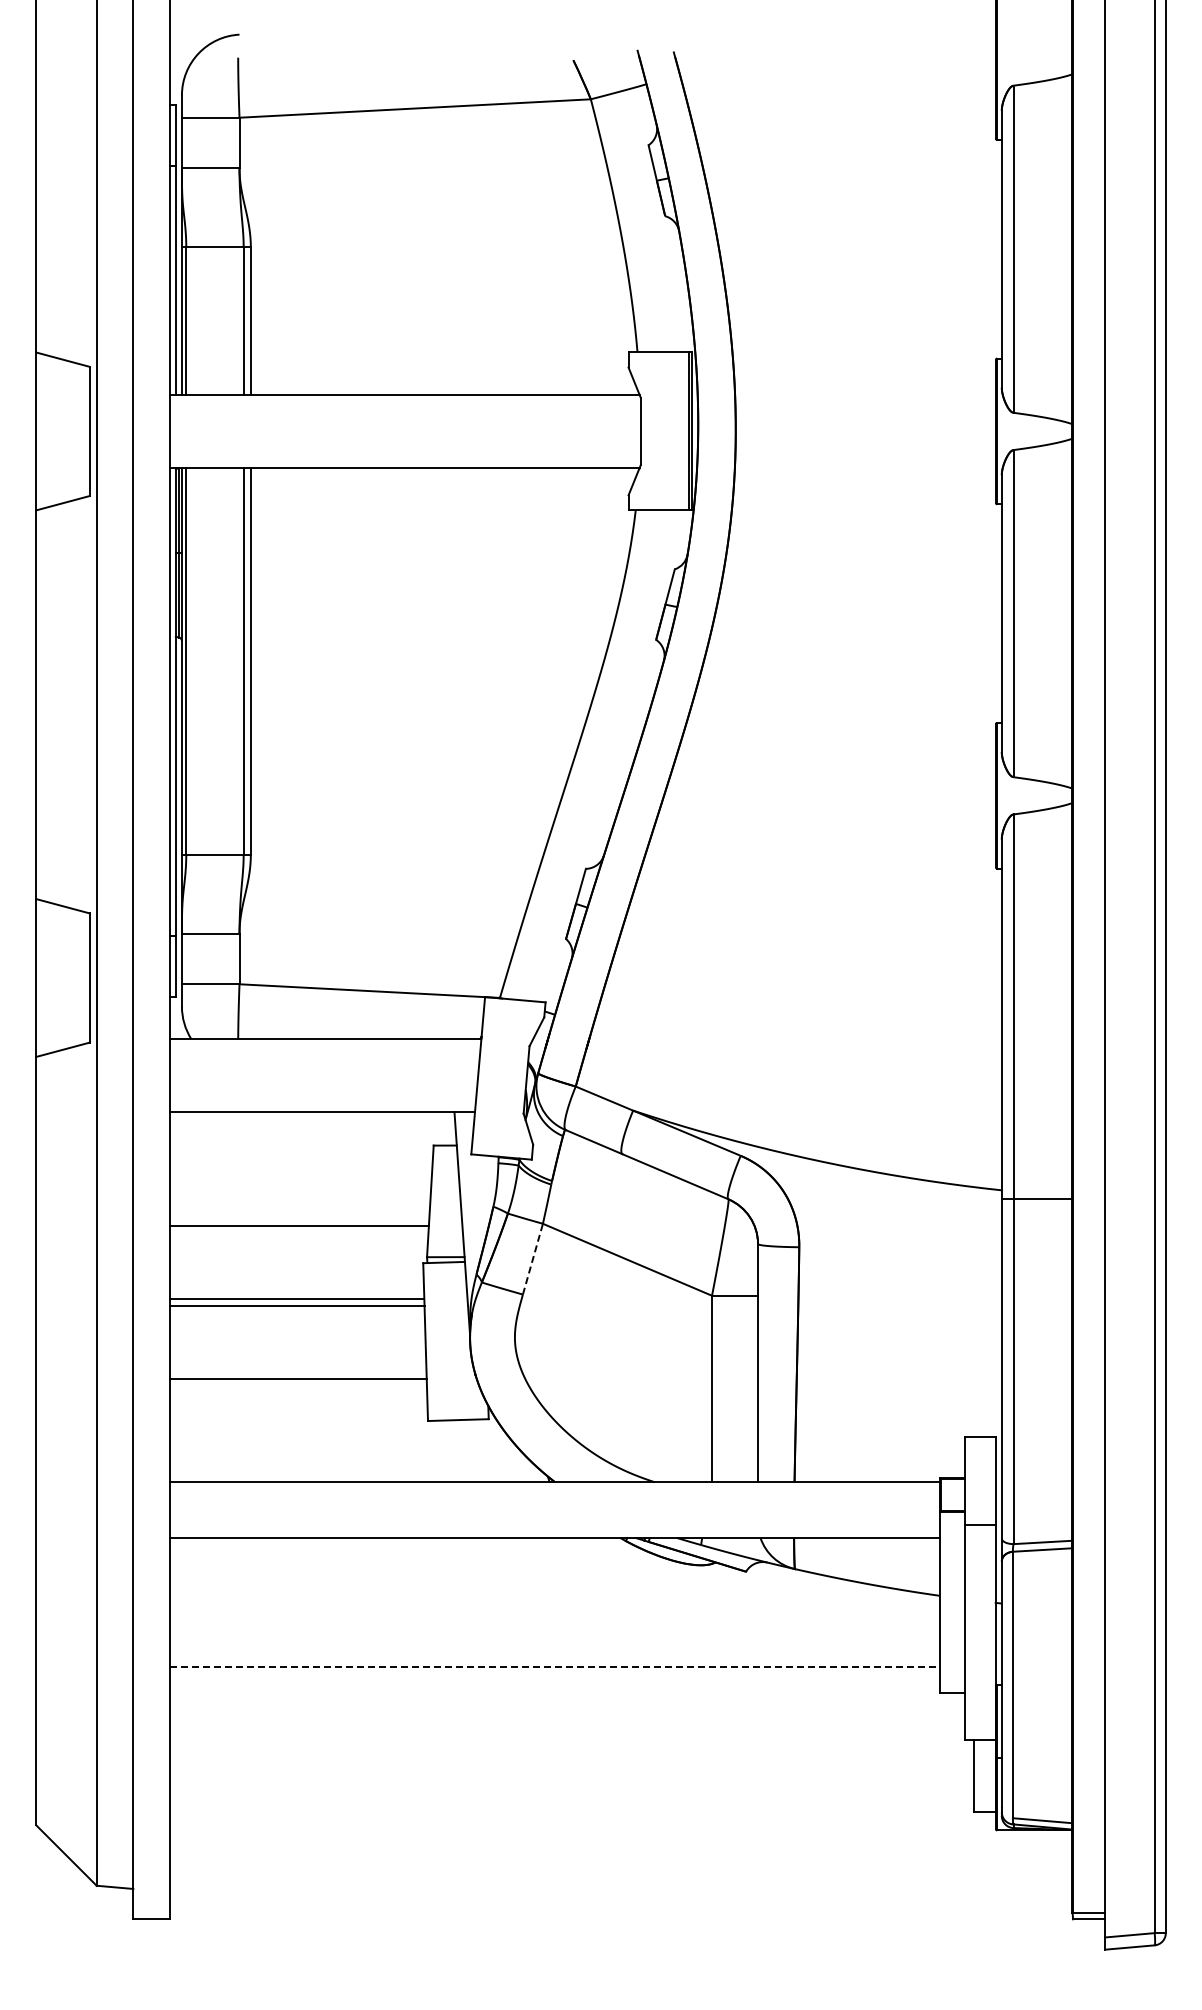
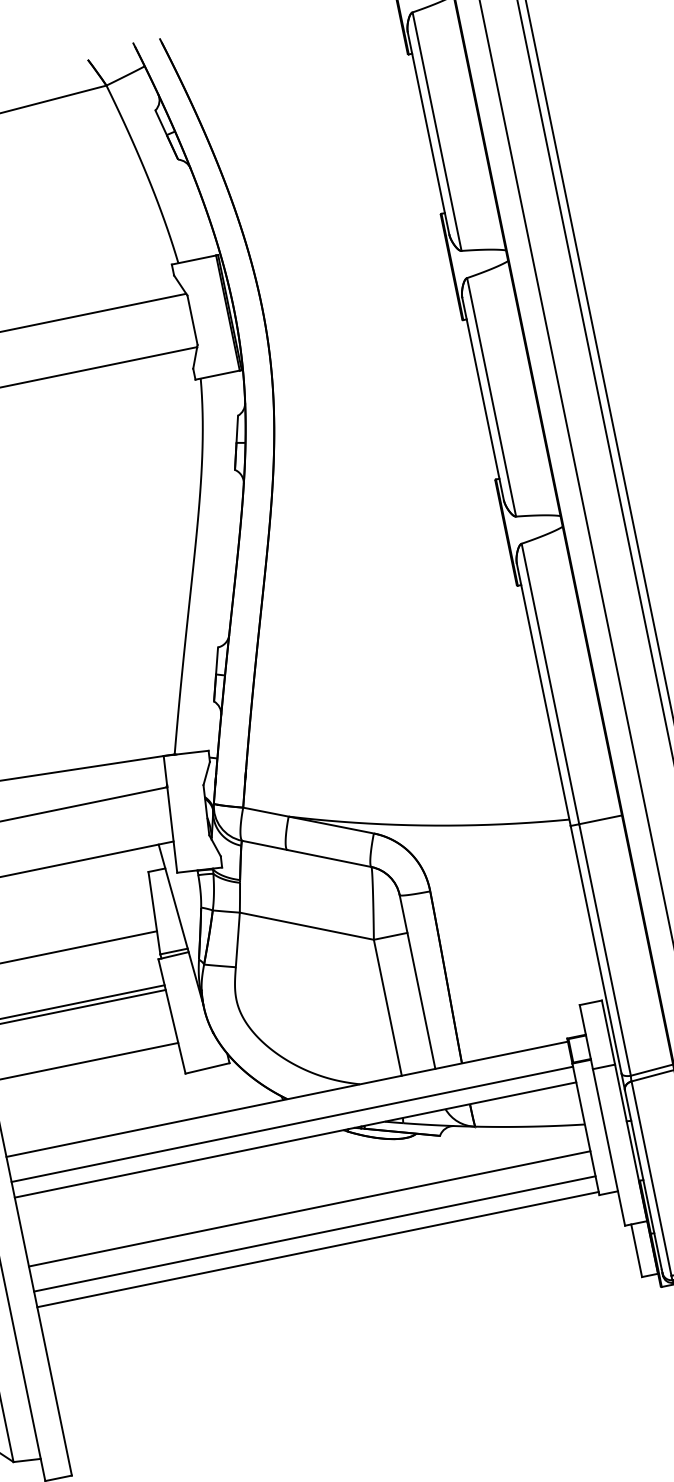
line: (532, 1259) -> (237, 940), dashed -> solid
line: (554, 1516) -> (292, 1124), added
line: (554, 1632) -> (309, 1208), added
line: (555, 1666) -> (315, 1233), dashed -> solid
line: (554, 1688) -> (317, 1249), added

